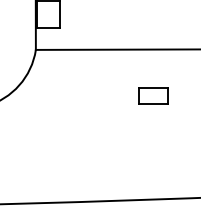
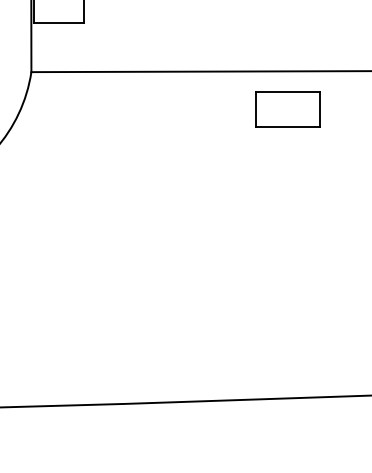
part: (153, 95) -> (287, 108), moved

